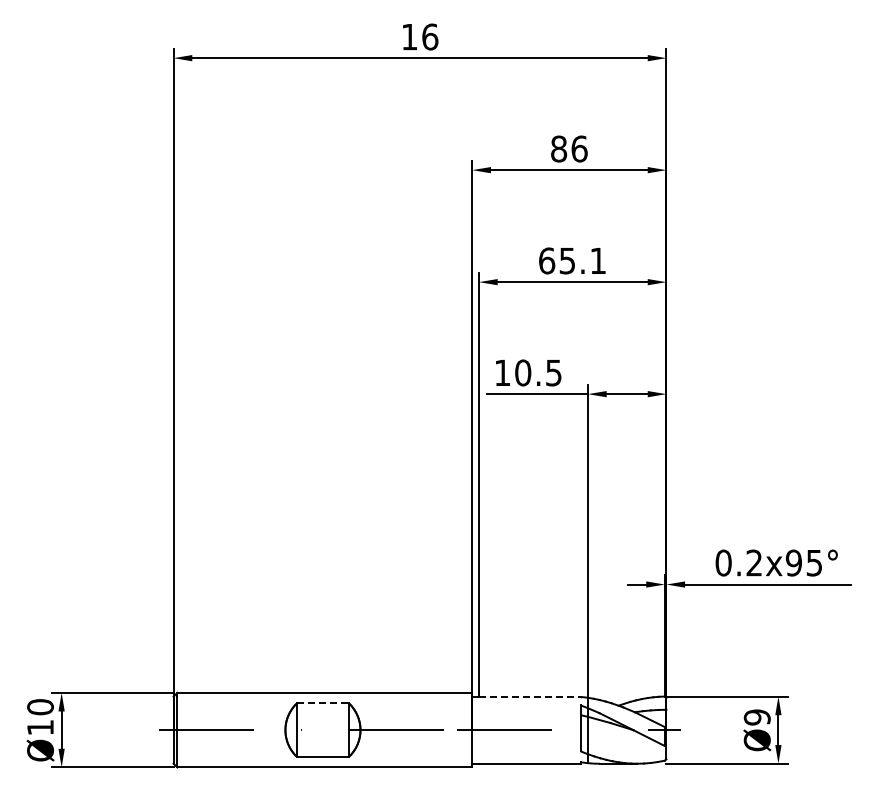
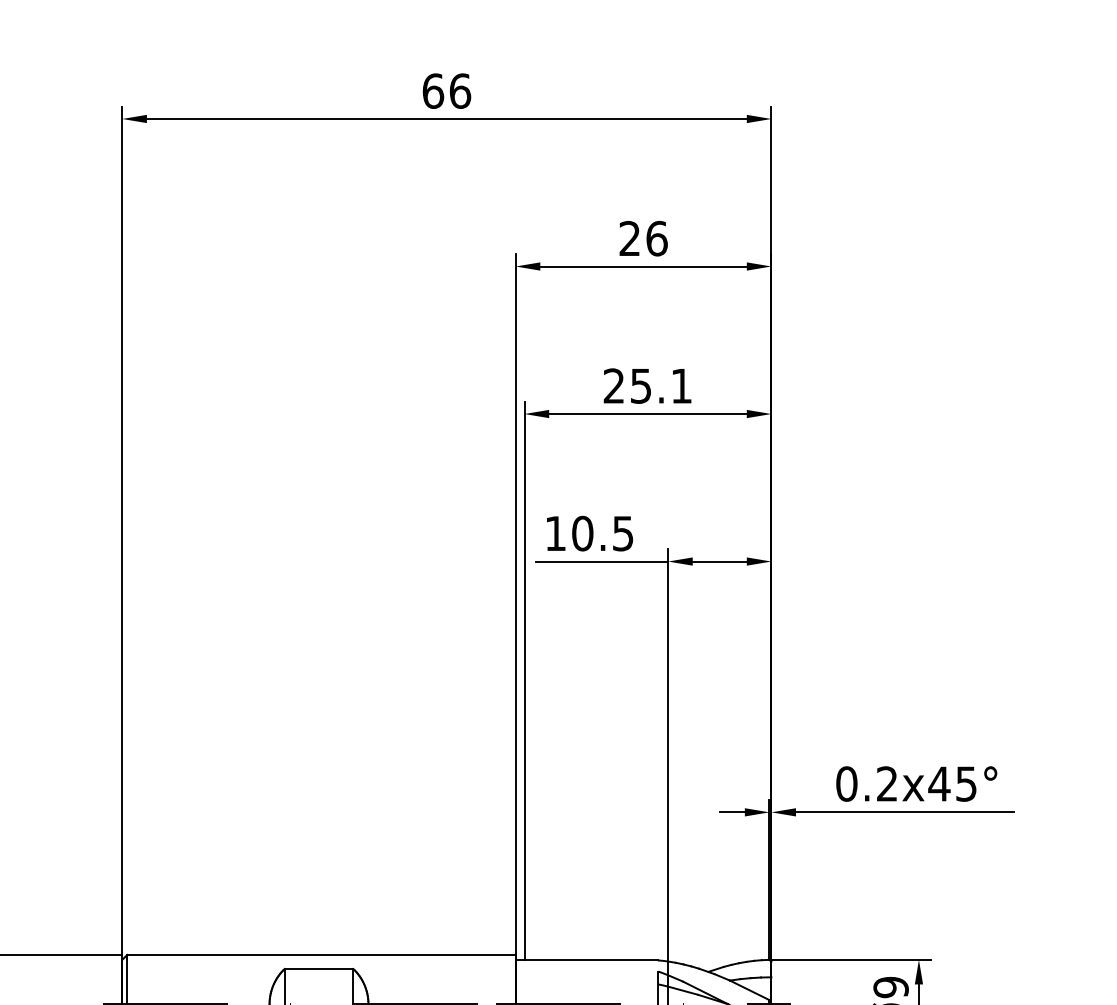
text: (409, 36) -> (433, 90), 16 -> 66
text: (559, 148) -> (630, 237), 86 -> 26
text: (547, 260) -> (614, 385), 65.1 -> 25.1
text: (793, 562) -> (938, 783), 0.2x95° -> 0.2x45°
line: (529, 696) -> (591, 959), dashed -> solid
line: (323, 703) -> (319, 969), dashed -> solid

